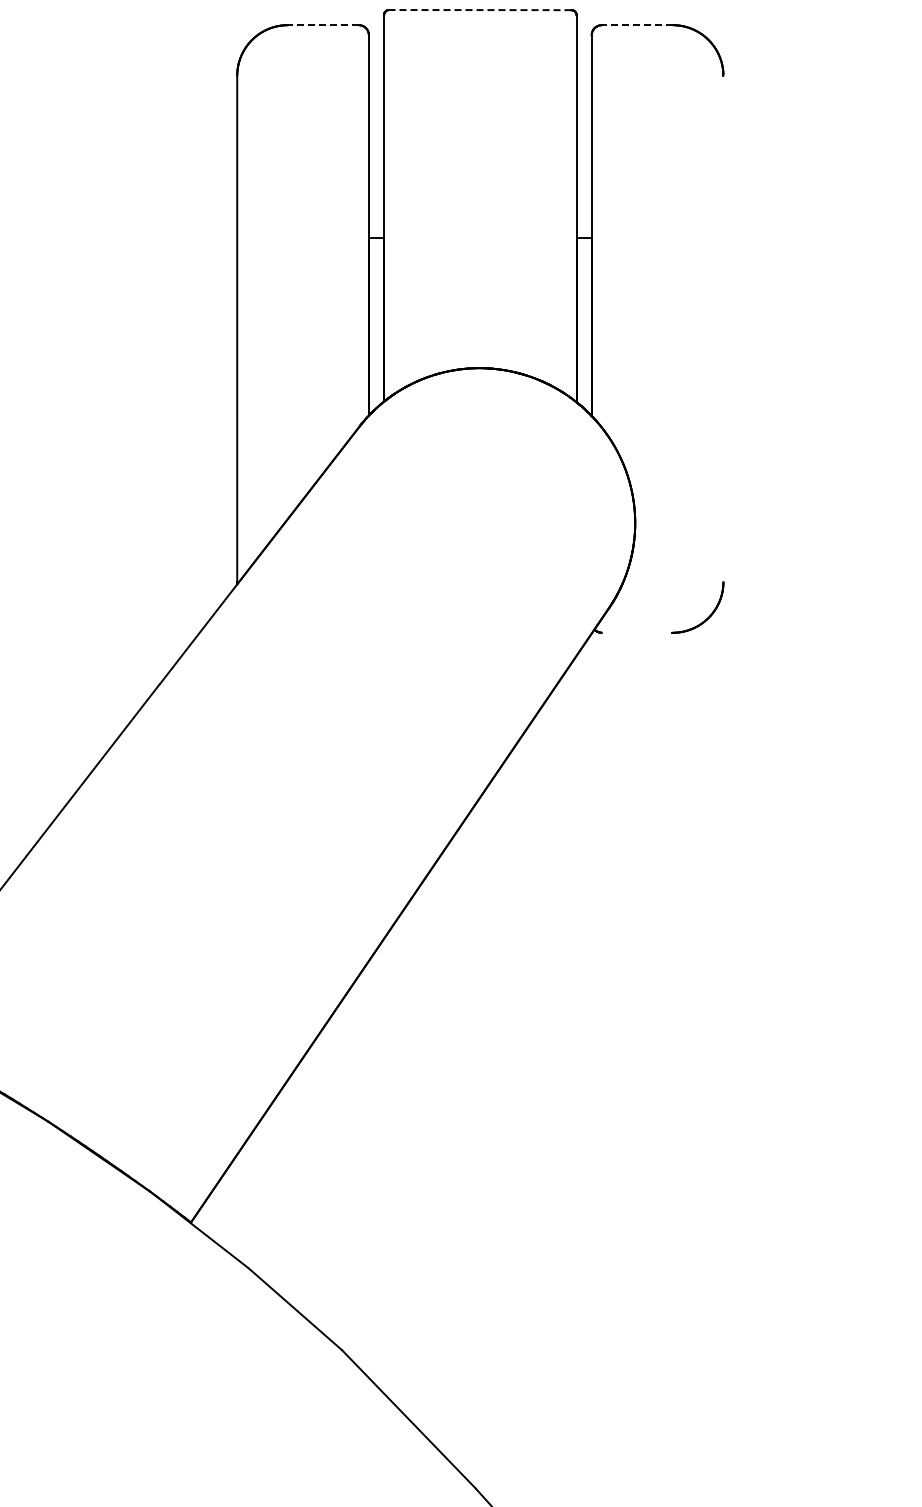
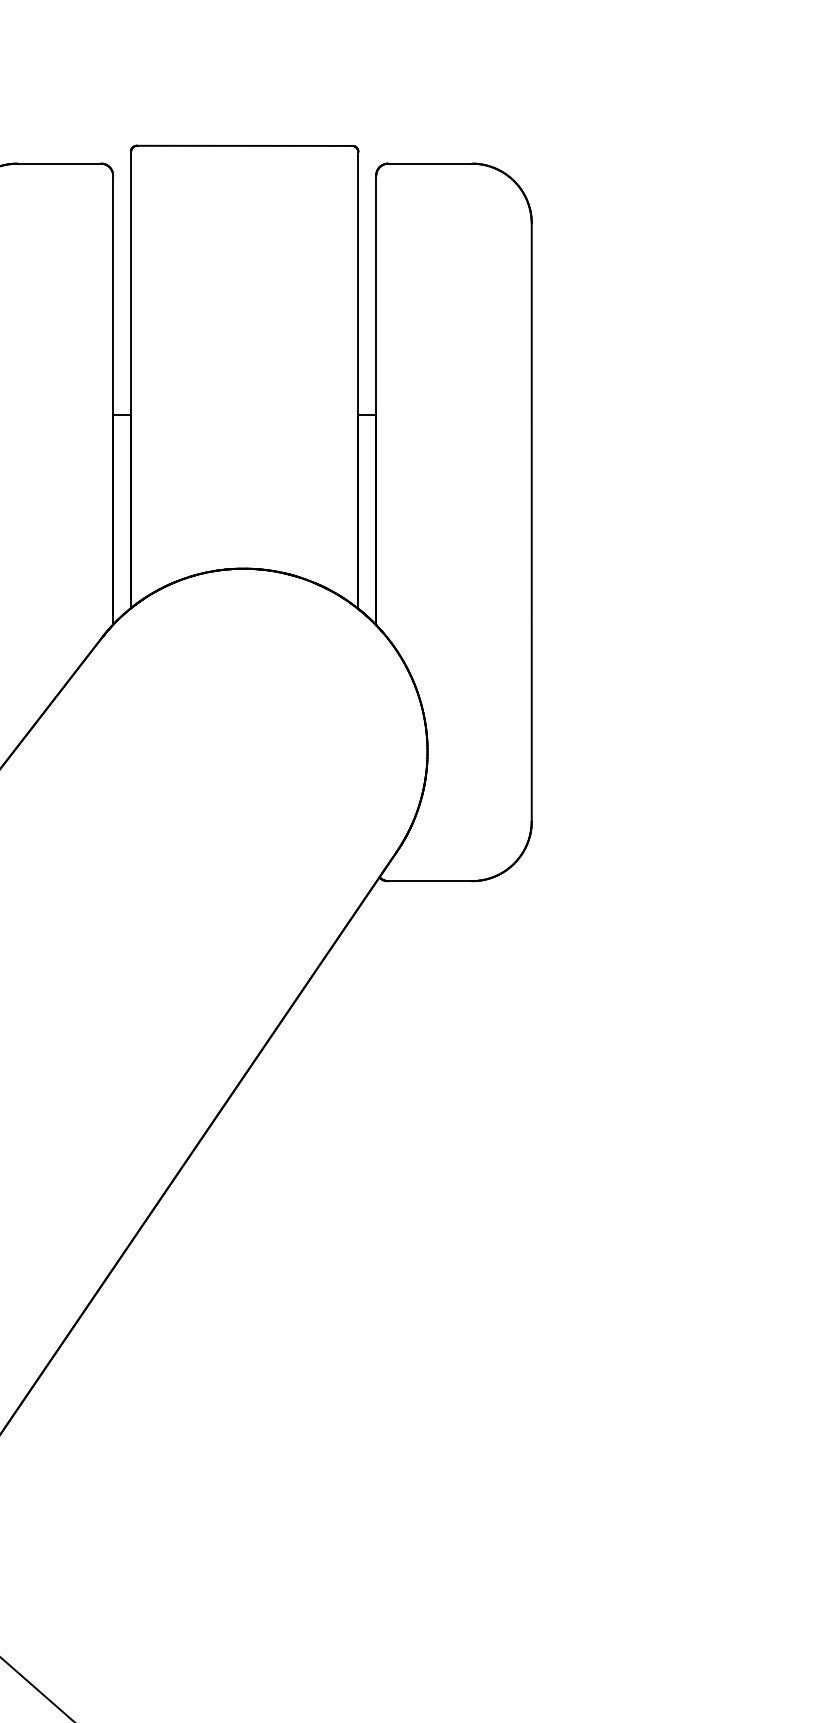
line: (480, 10) -> (244, 146), dashed -> solid
line: (322, 25) -> (58, 164), dashed -> solid
line: (636, 25) -> (429, 164), dashed -> solid
line: (723, 328) -> (531, 521), added
line: (636, 632) -> (429, 880), added

